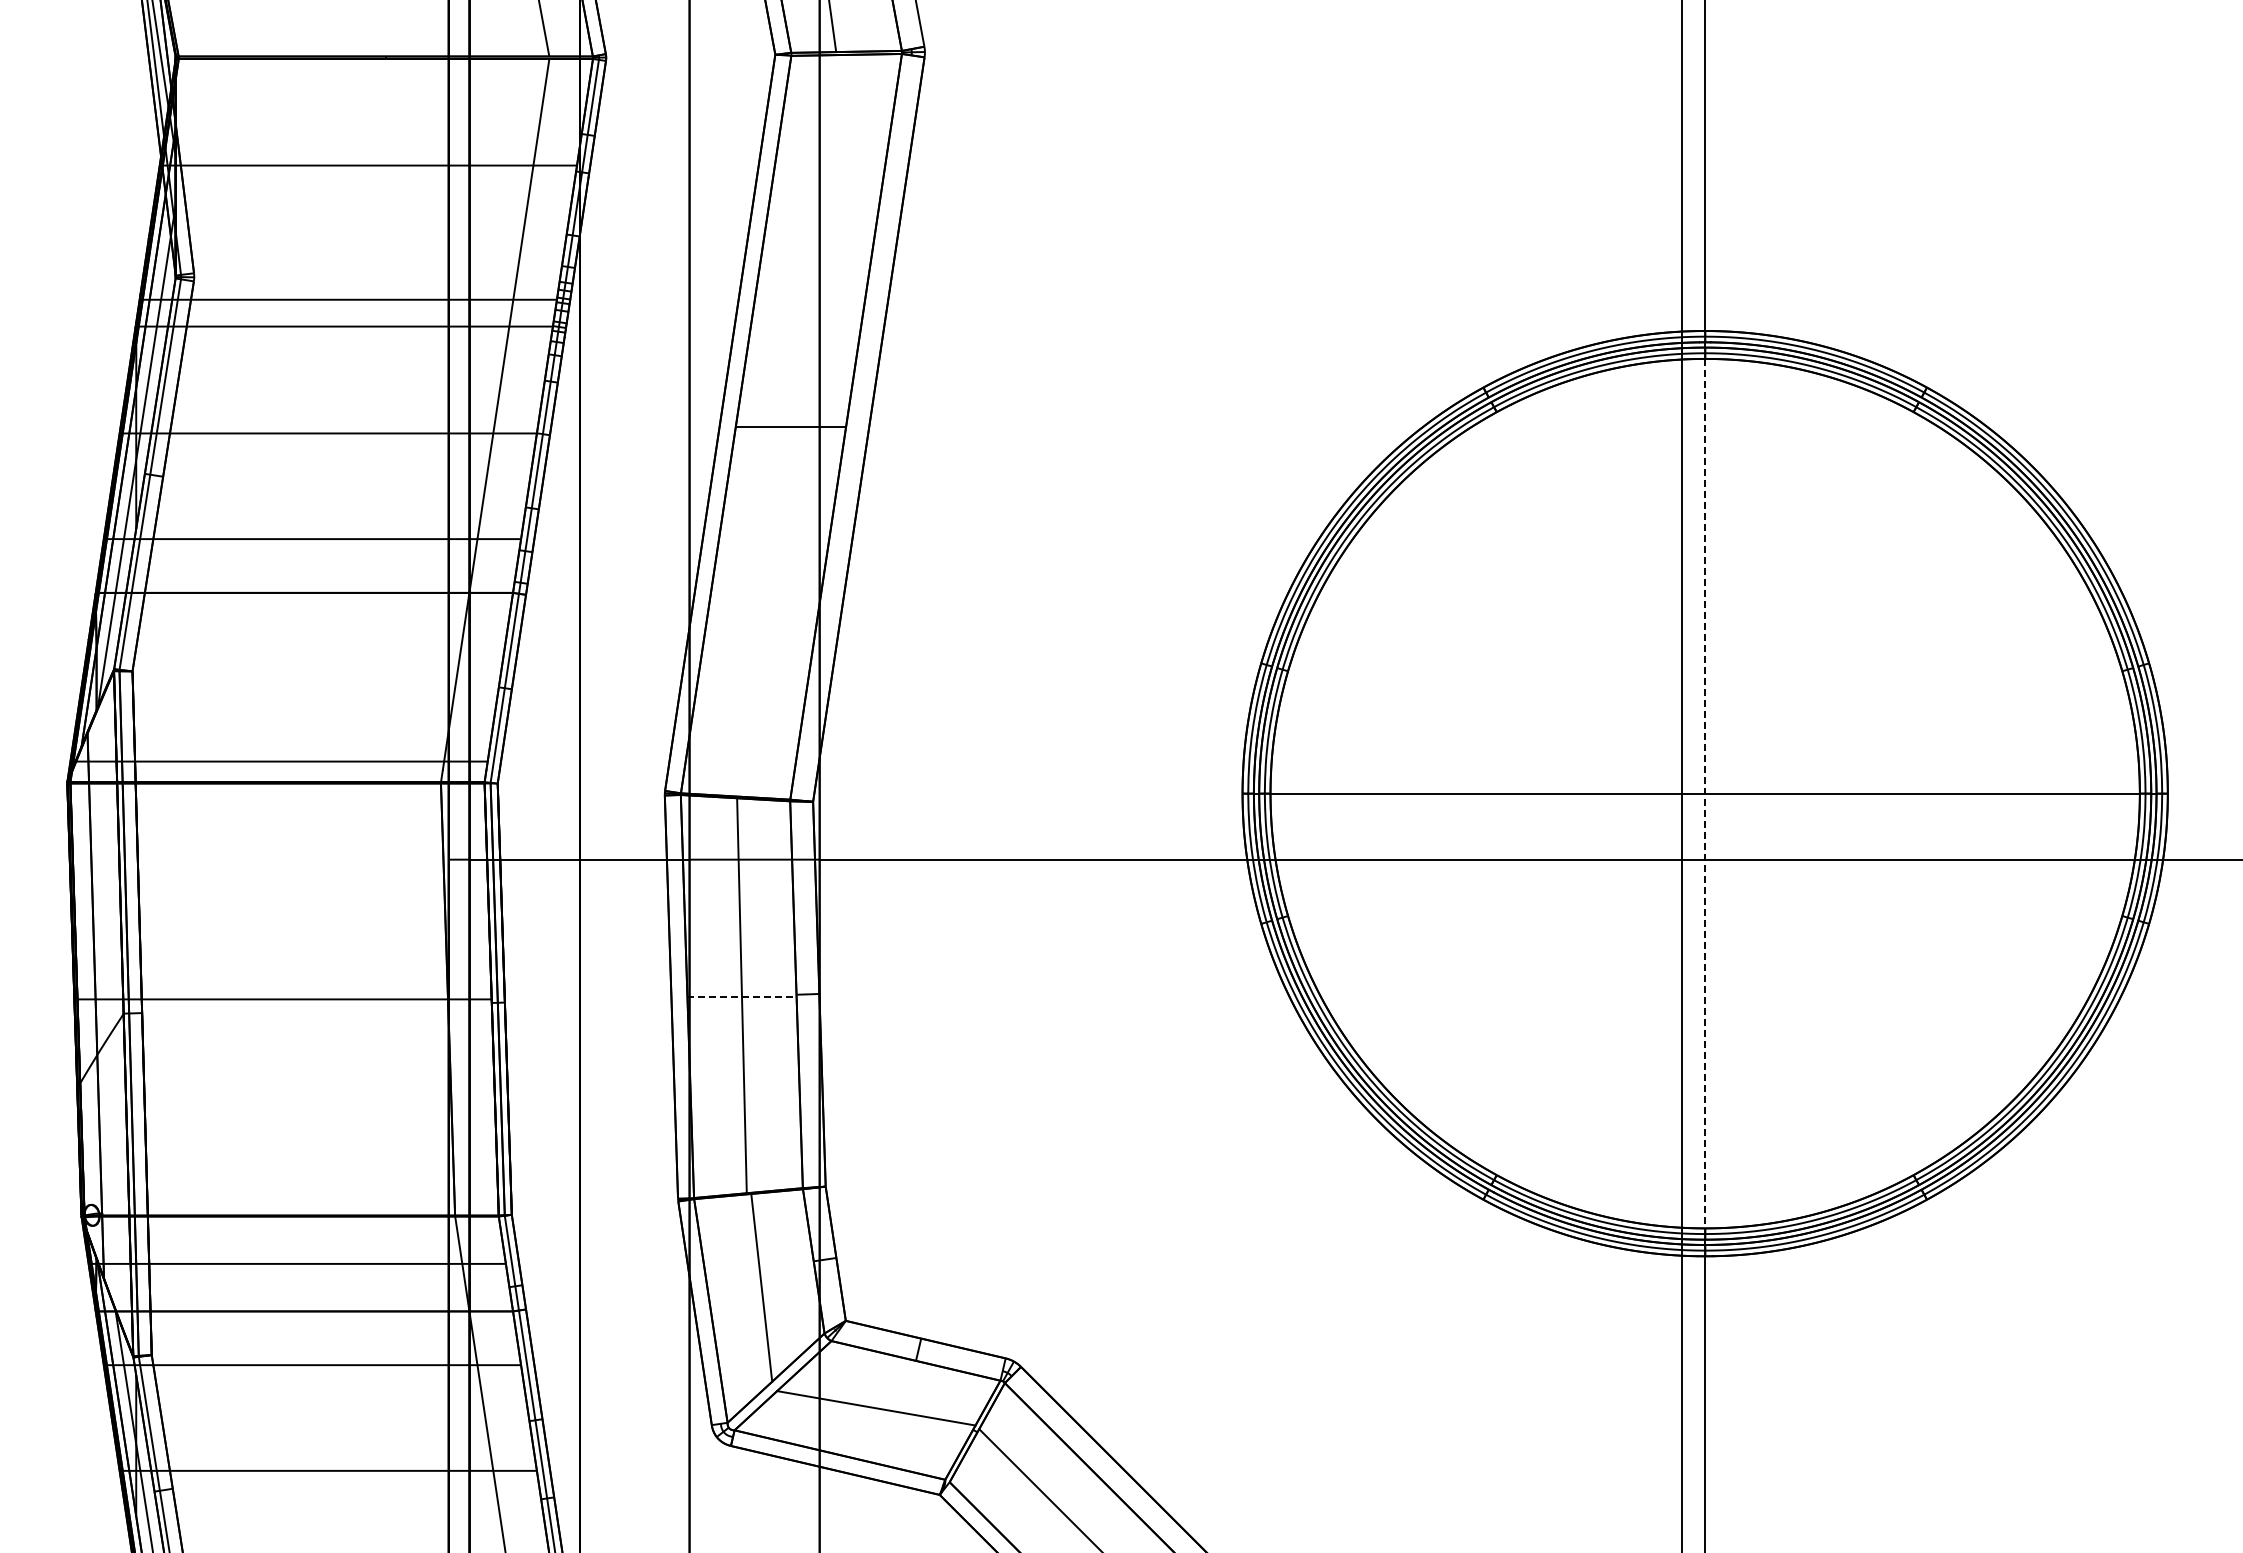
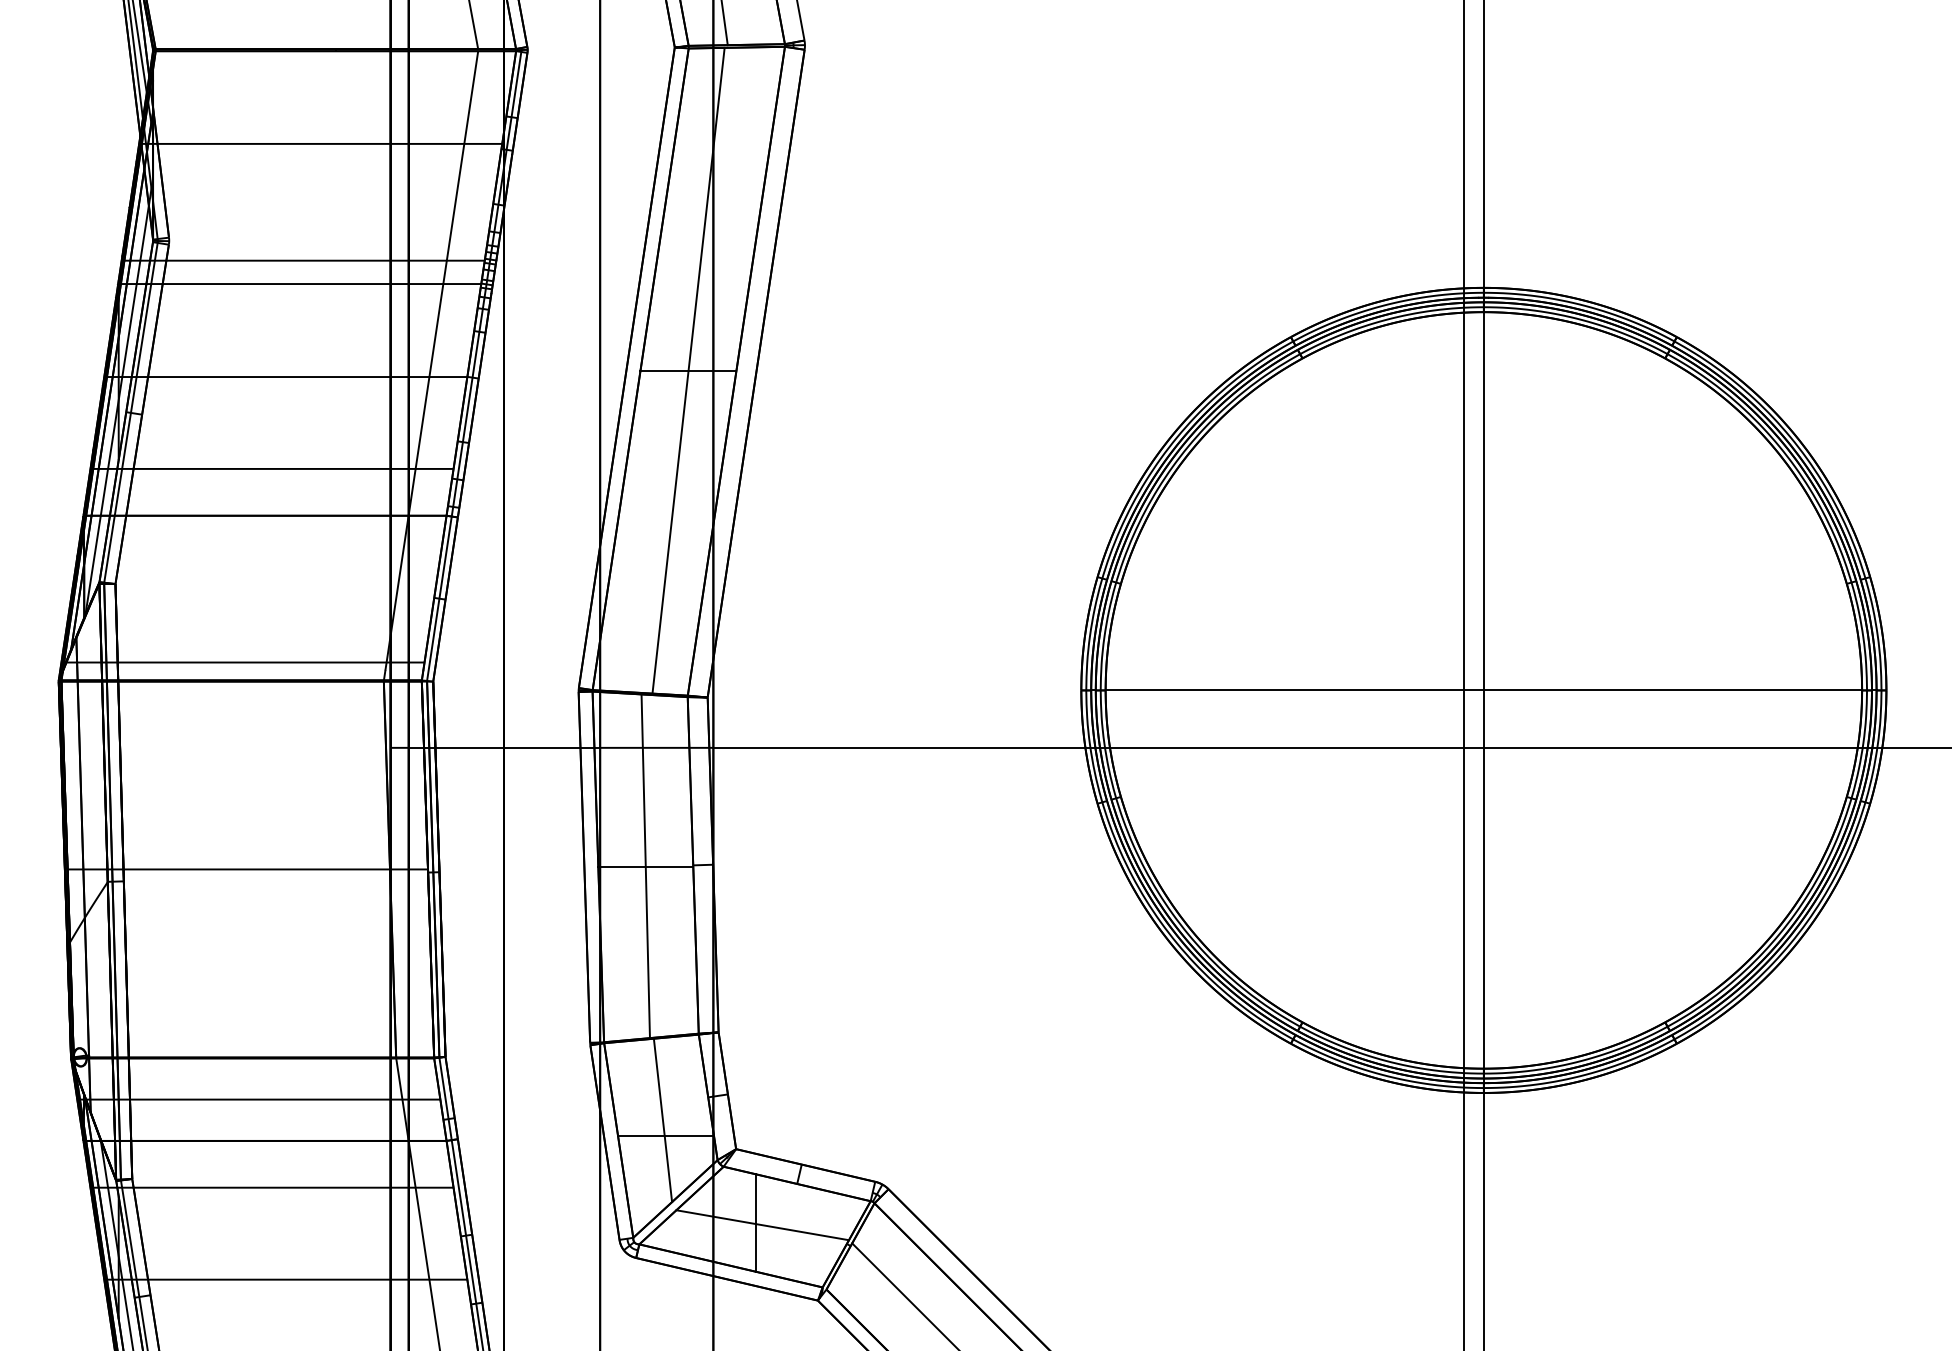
line: (790, 426) -> (687, 370), added
line: (1705, 793) -> (1484, 690), dashed -> solid
line: (742, 996) -> (646, 866), dashed -> solid
line: (765, 1305) -> (666, 1135), added
line: (868, 1405) -> (755, 1222), added

